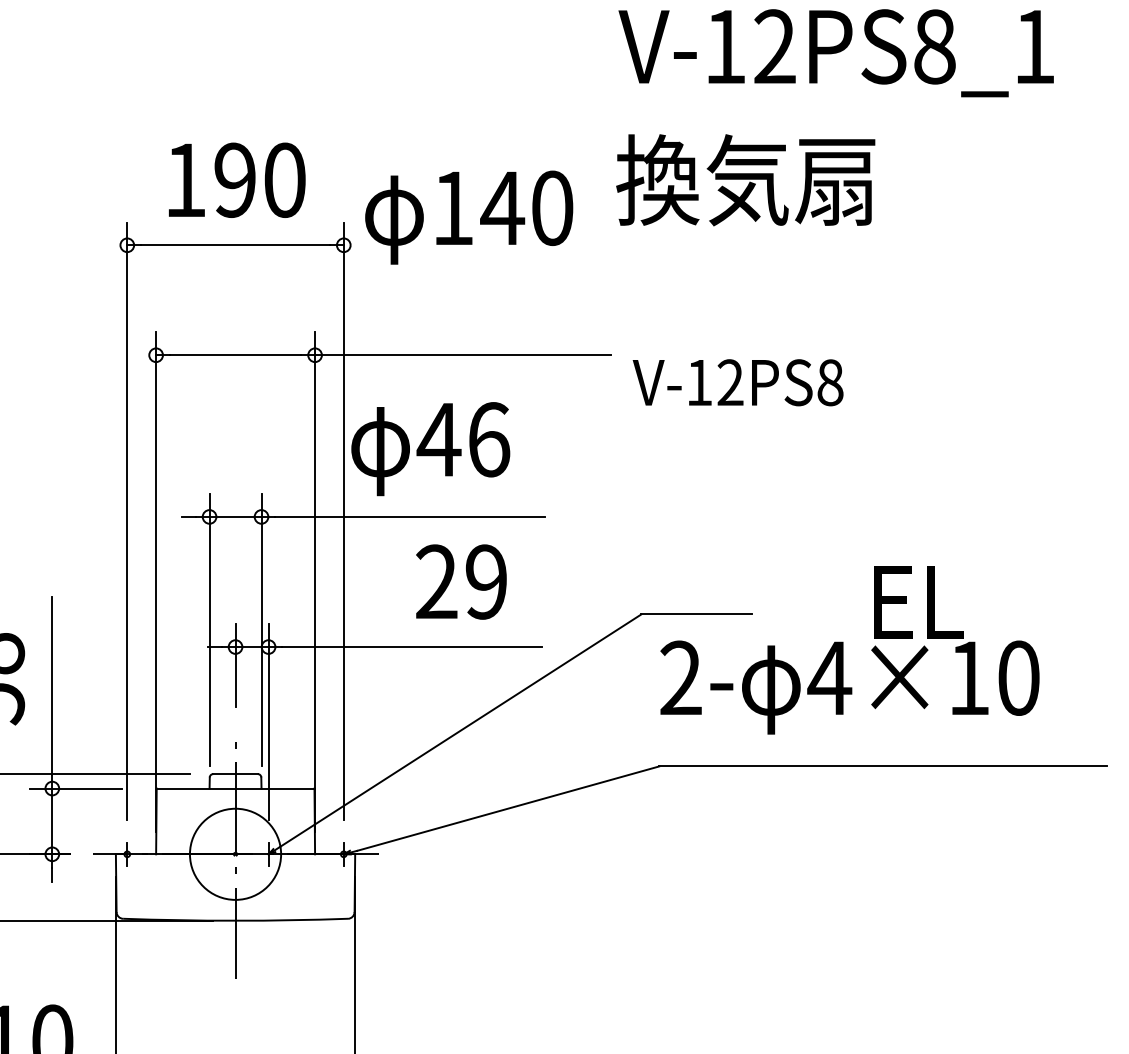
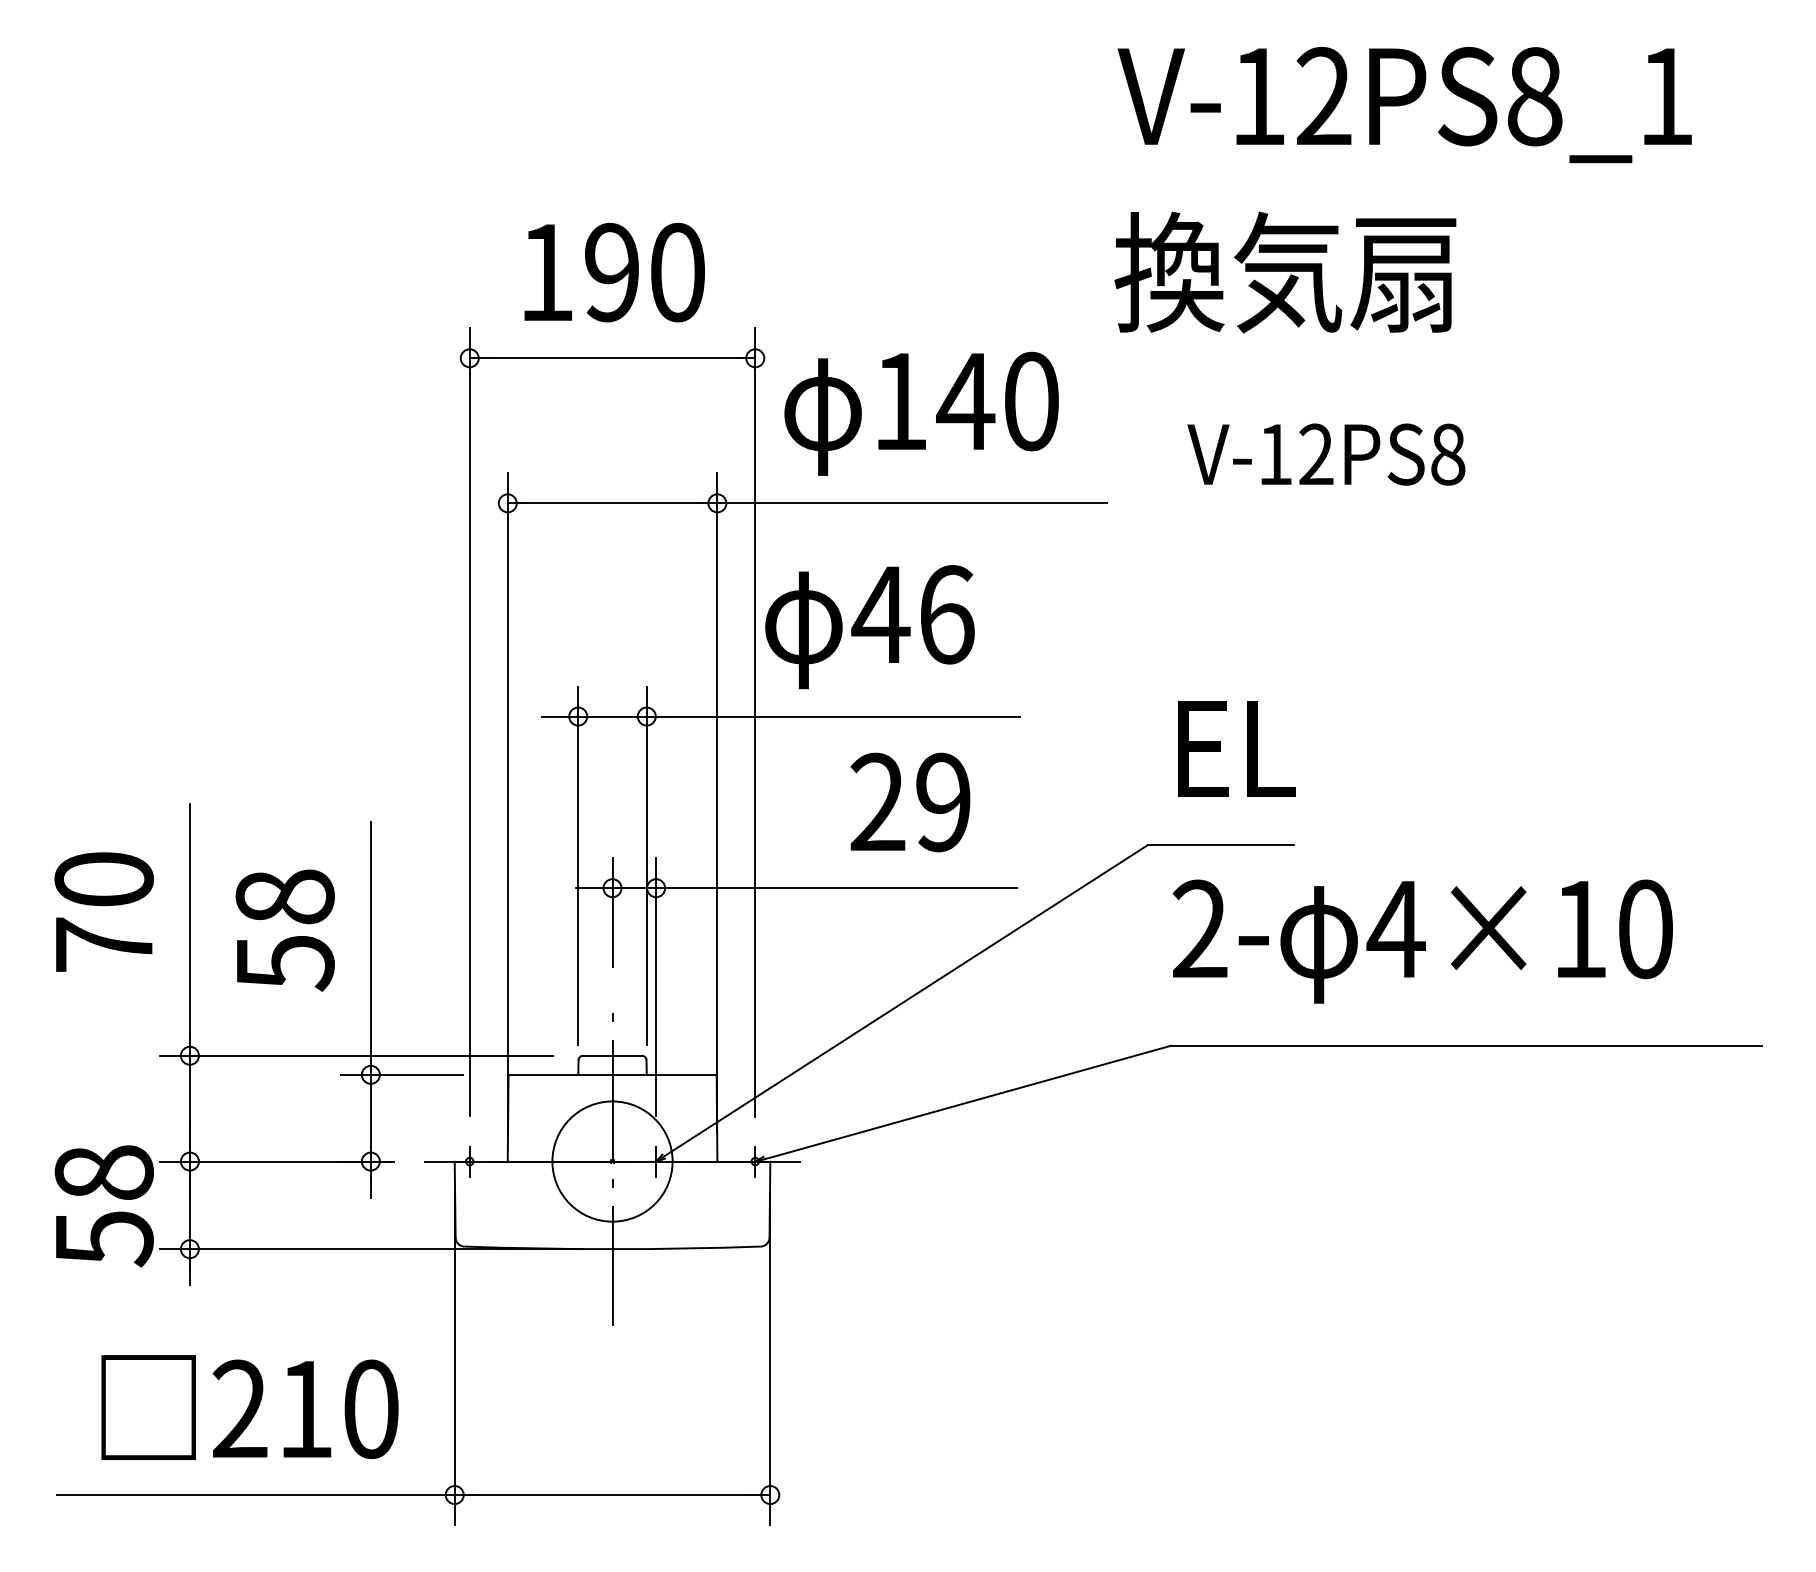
text: (469, 217) -> (921, 413), moved
text: (738, 382) -> (1326, 454), moved
text: (918, 601) -> (1236, 748), moved

